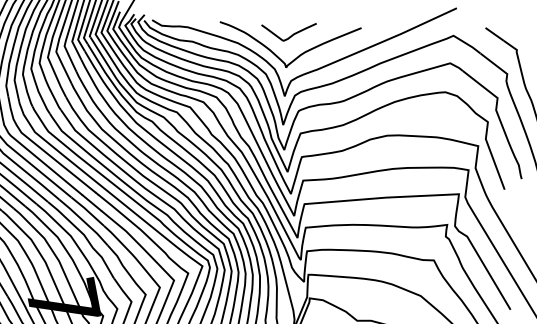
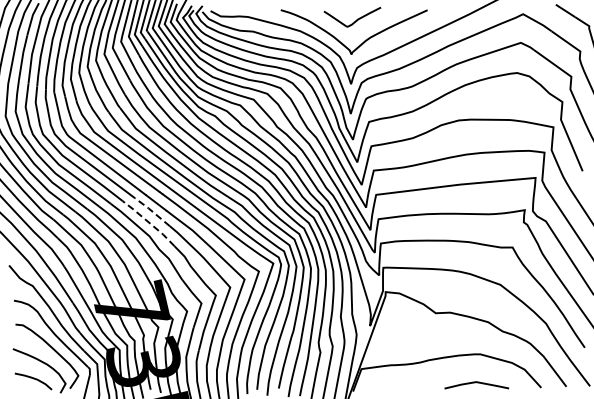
line: (87, 210) -> (151, 210), solid -> dashed
line: (83, 221) -> (148, 222), solid -> dashed

